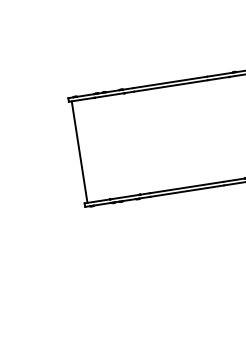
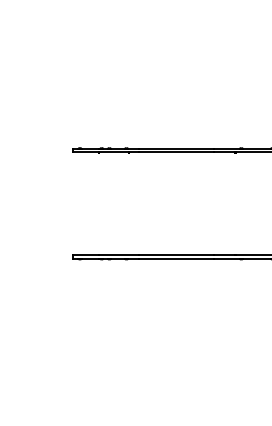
line: (79, 151) -> (75, 203), removed

